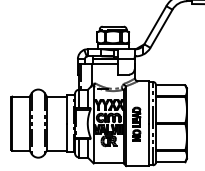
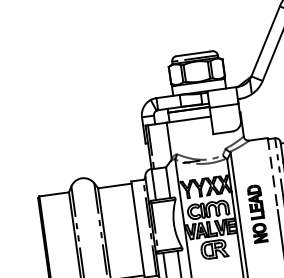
line: (148, 102) -> (272, 174), solid -> dashed

